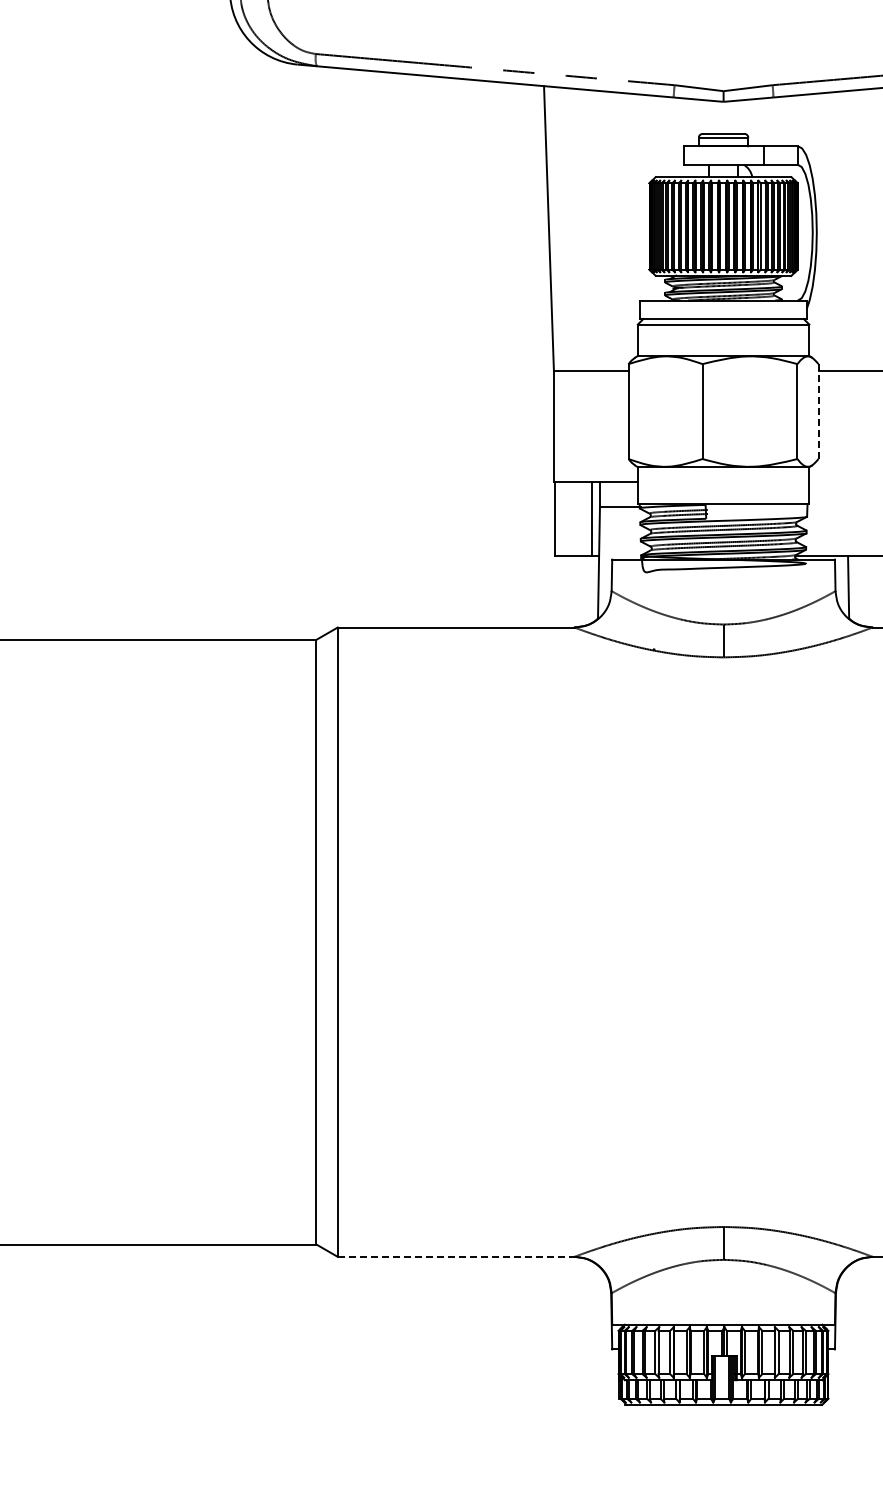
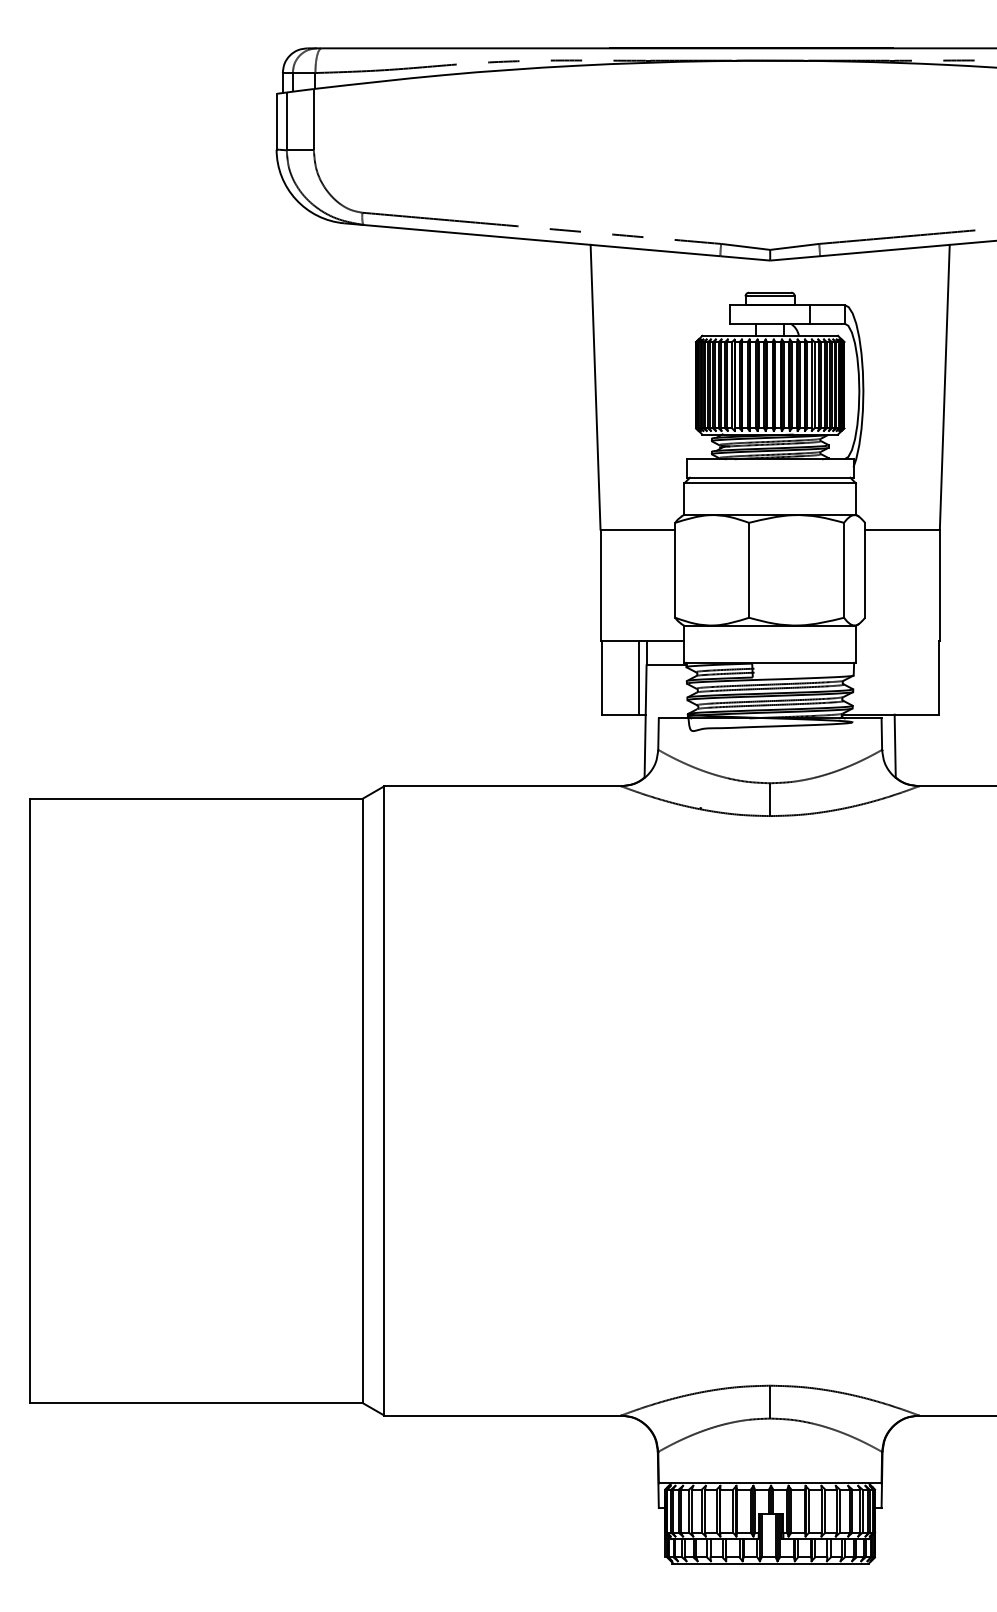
line: (818, 410) -> (865, 569), dashed -> solid
line: (456, 1256) -> (503, 1415), dashed -> solid

